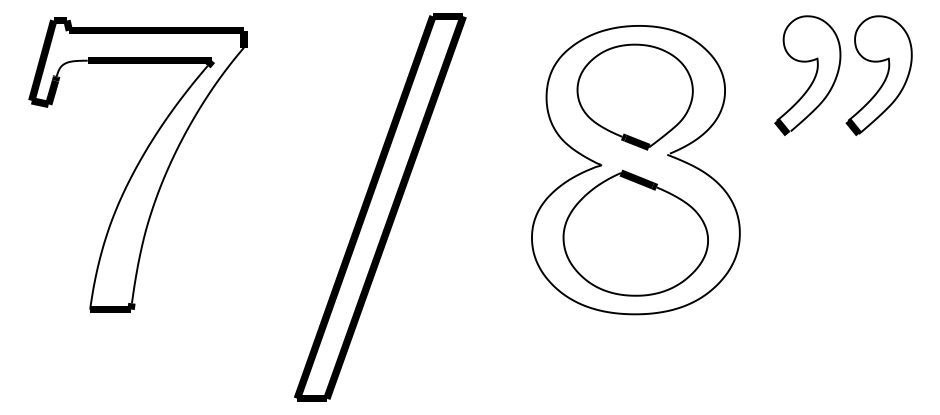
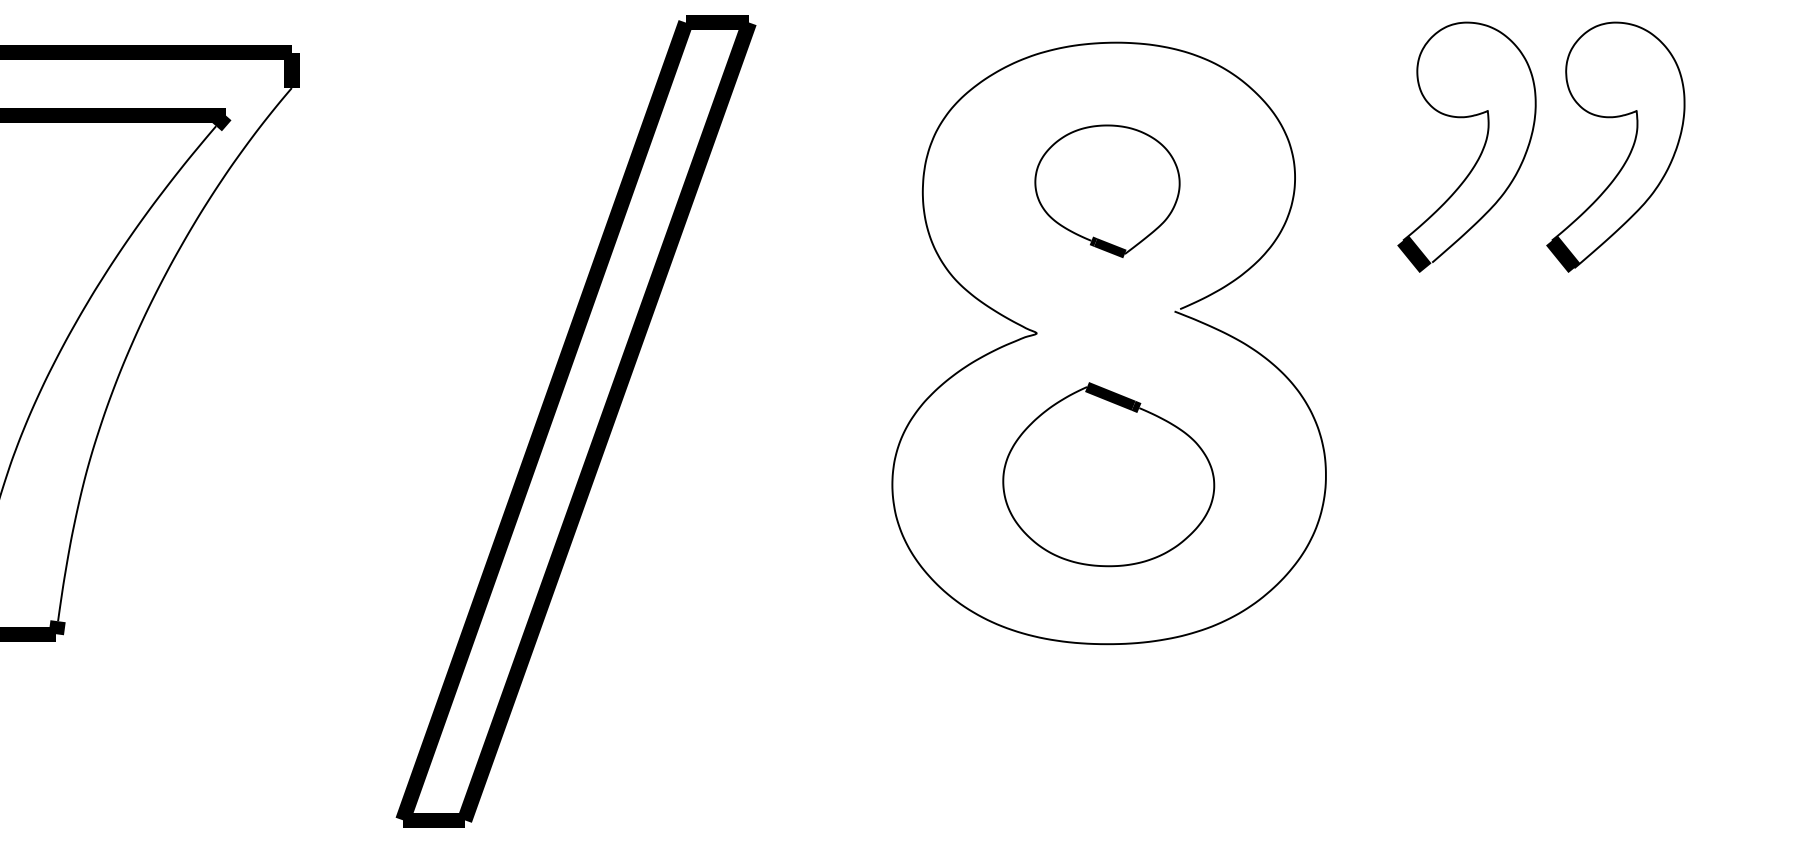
part: (634, 96) -> (1106, 189), size x0.6
part: (635, 232) -> (1108, 473), size x0.7

